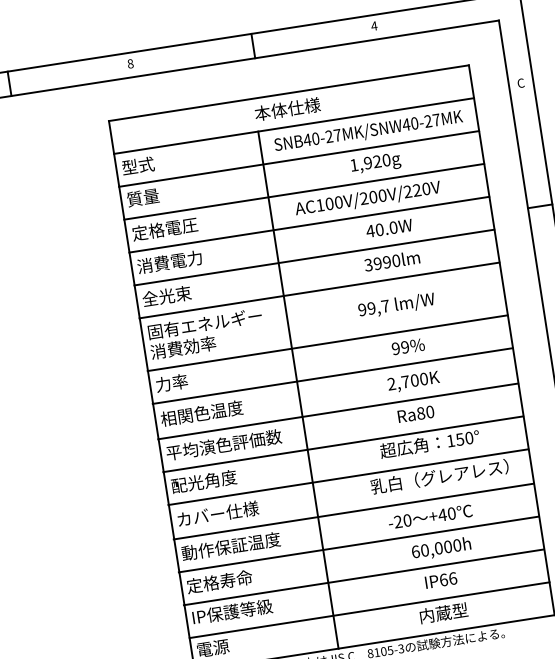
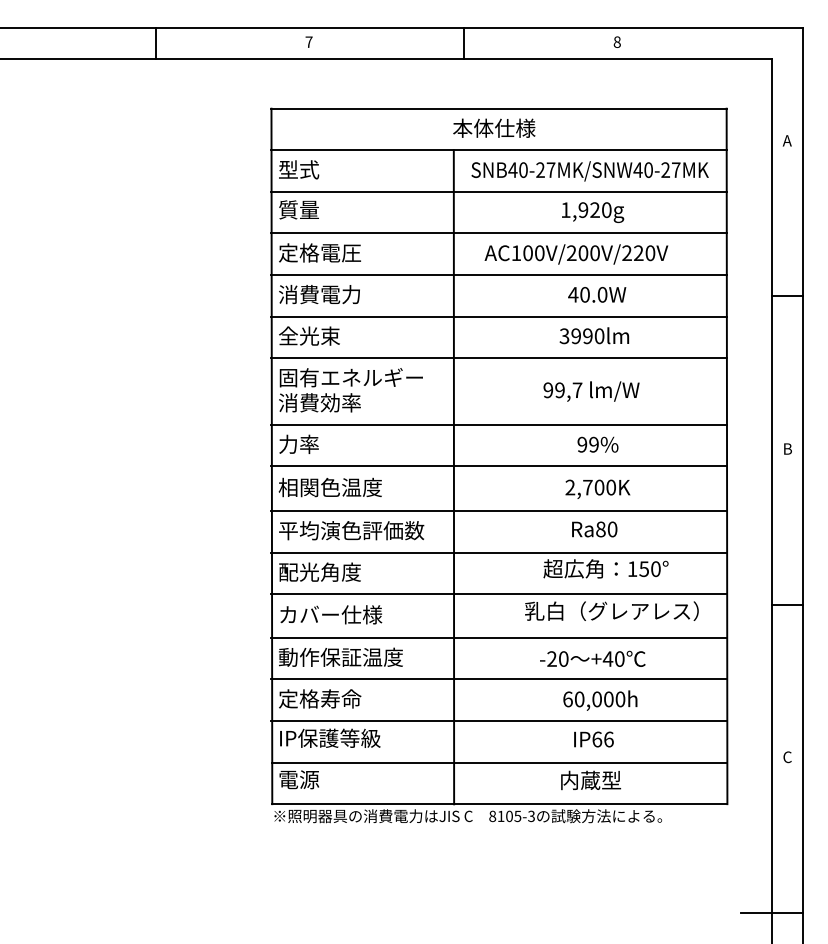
text: (374, 26) -> (617, 42), 4 -> 8
text: (130, 63) -> (308, 41), 8 -> 7
text: (520, 83) -> (786, 140), C -> A

